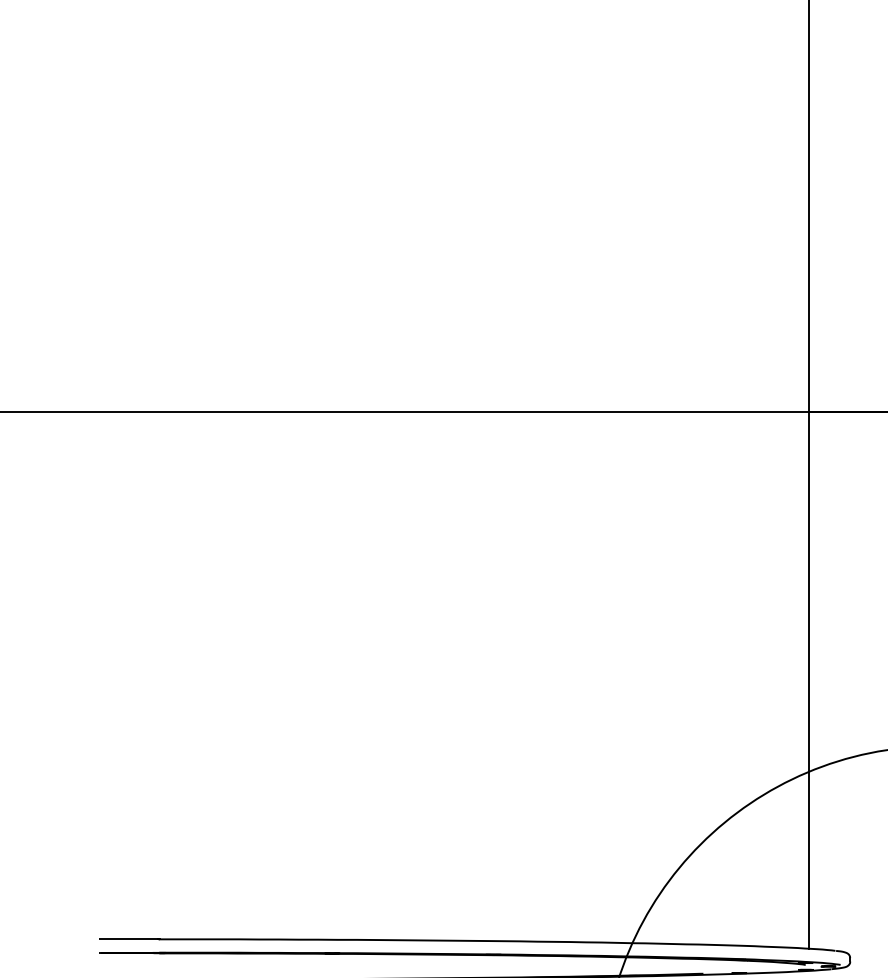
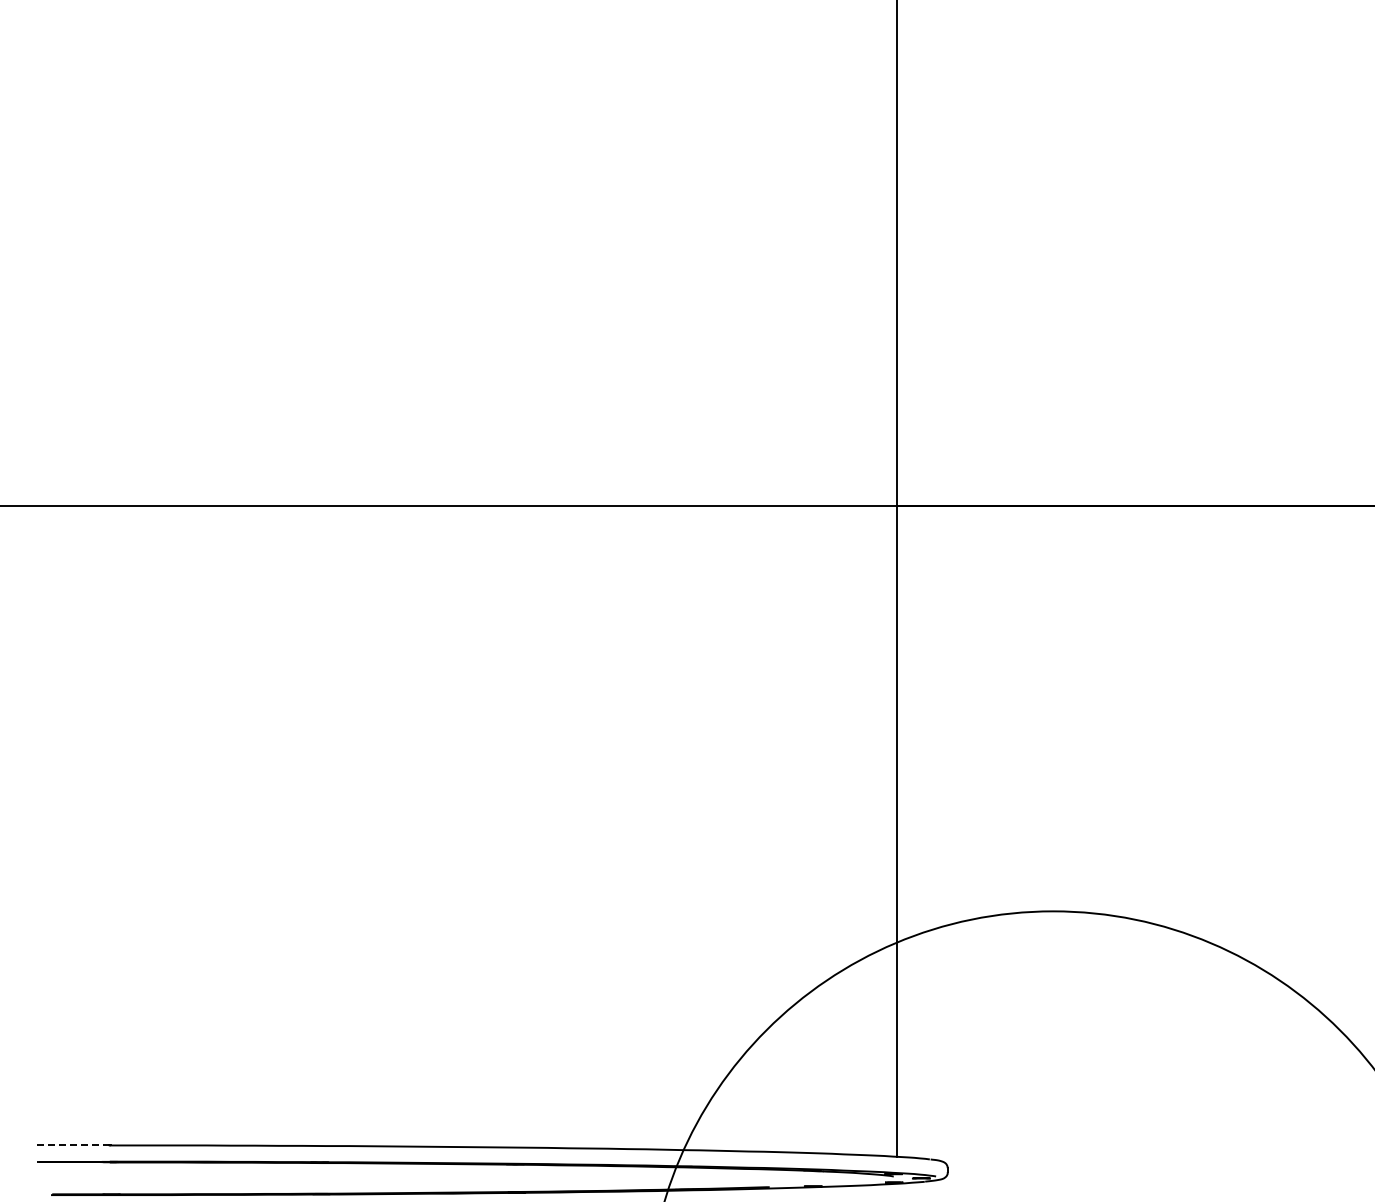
line: (129, 939) -> (73, 1145), solid -> dashed

